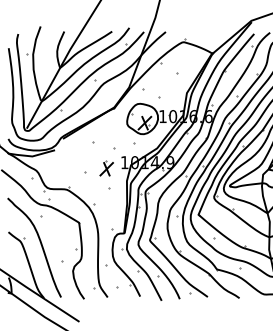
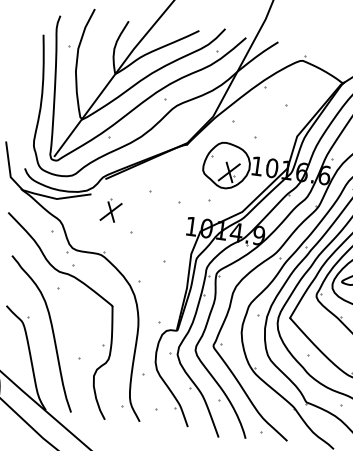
part: (106, 168) -> (110, 210), moved

